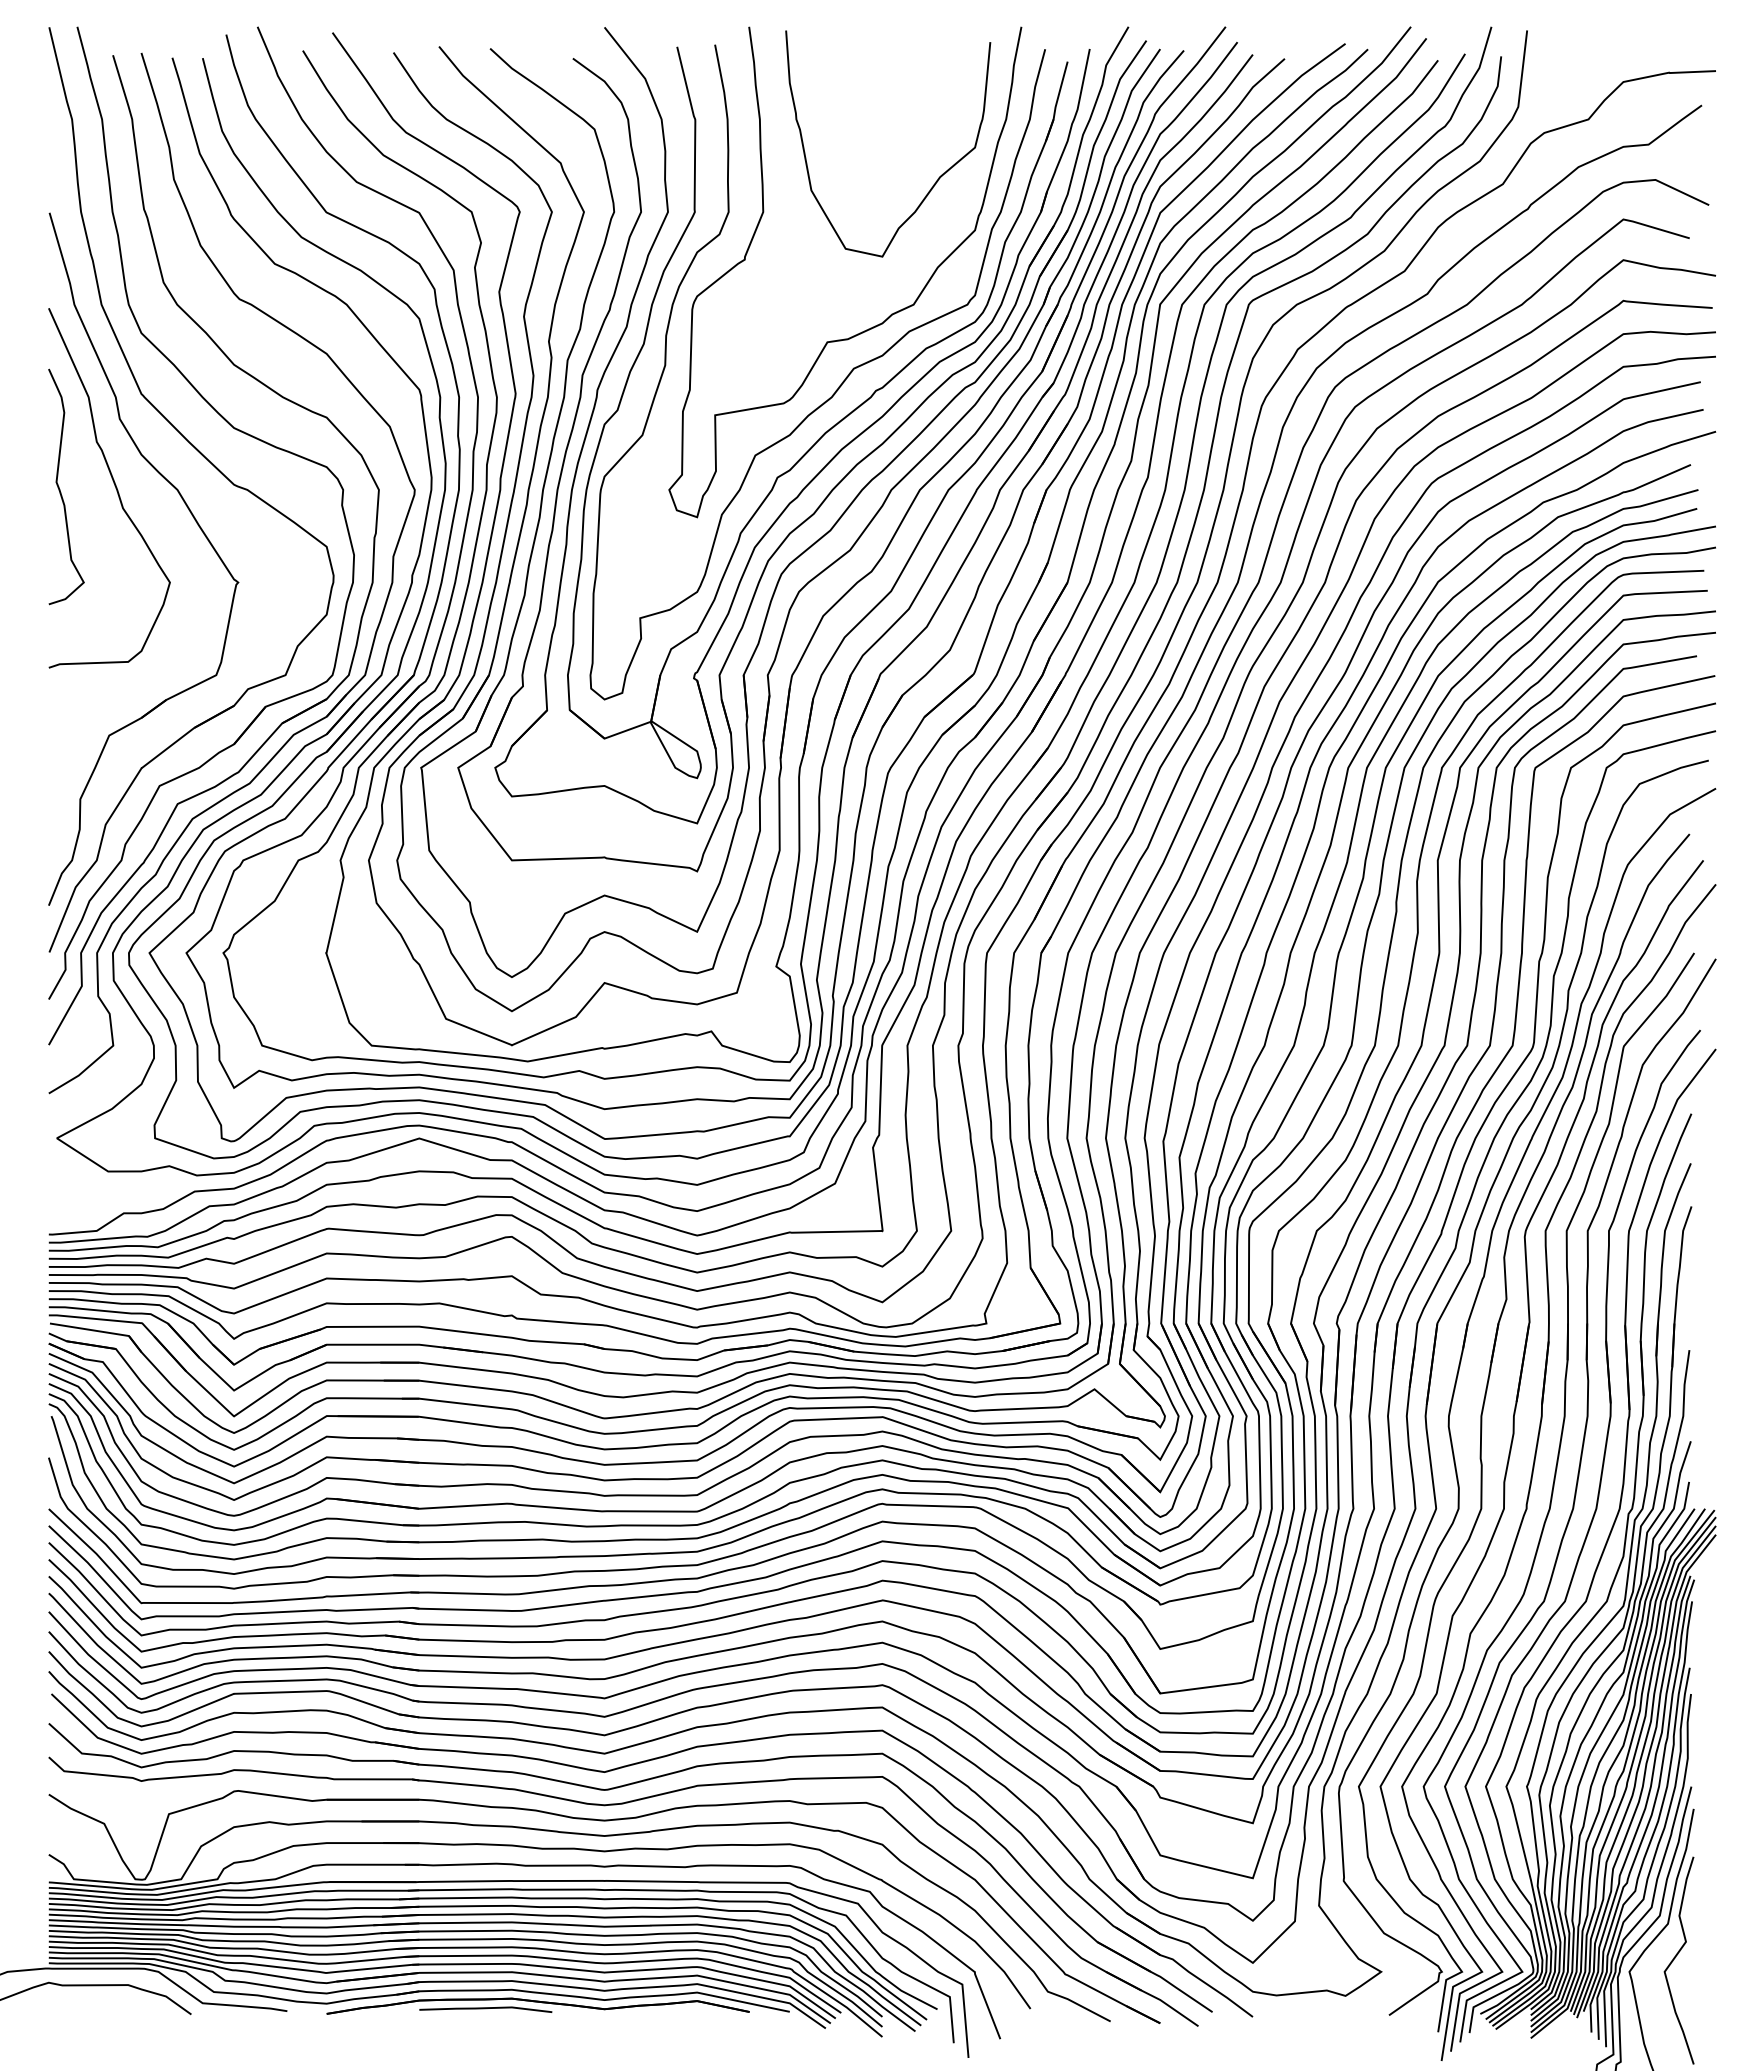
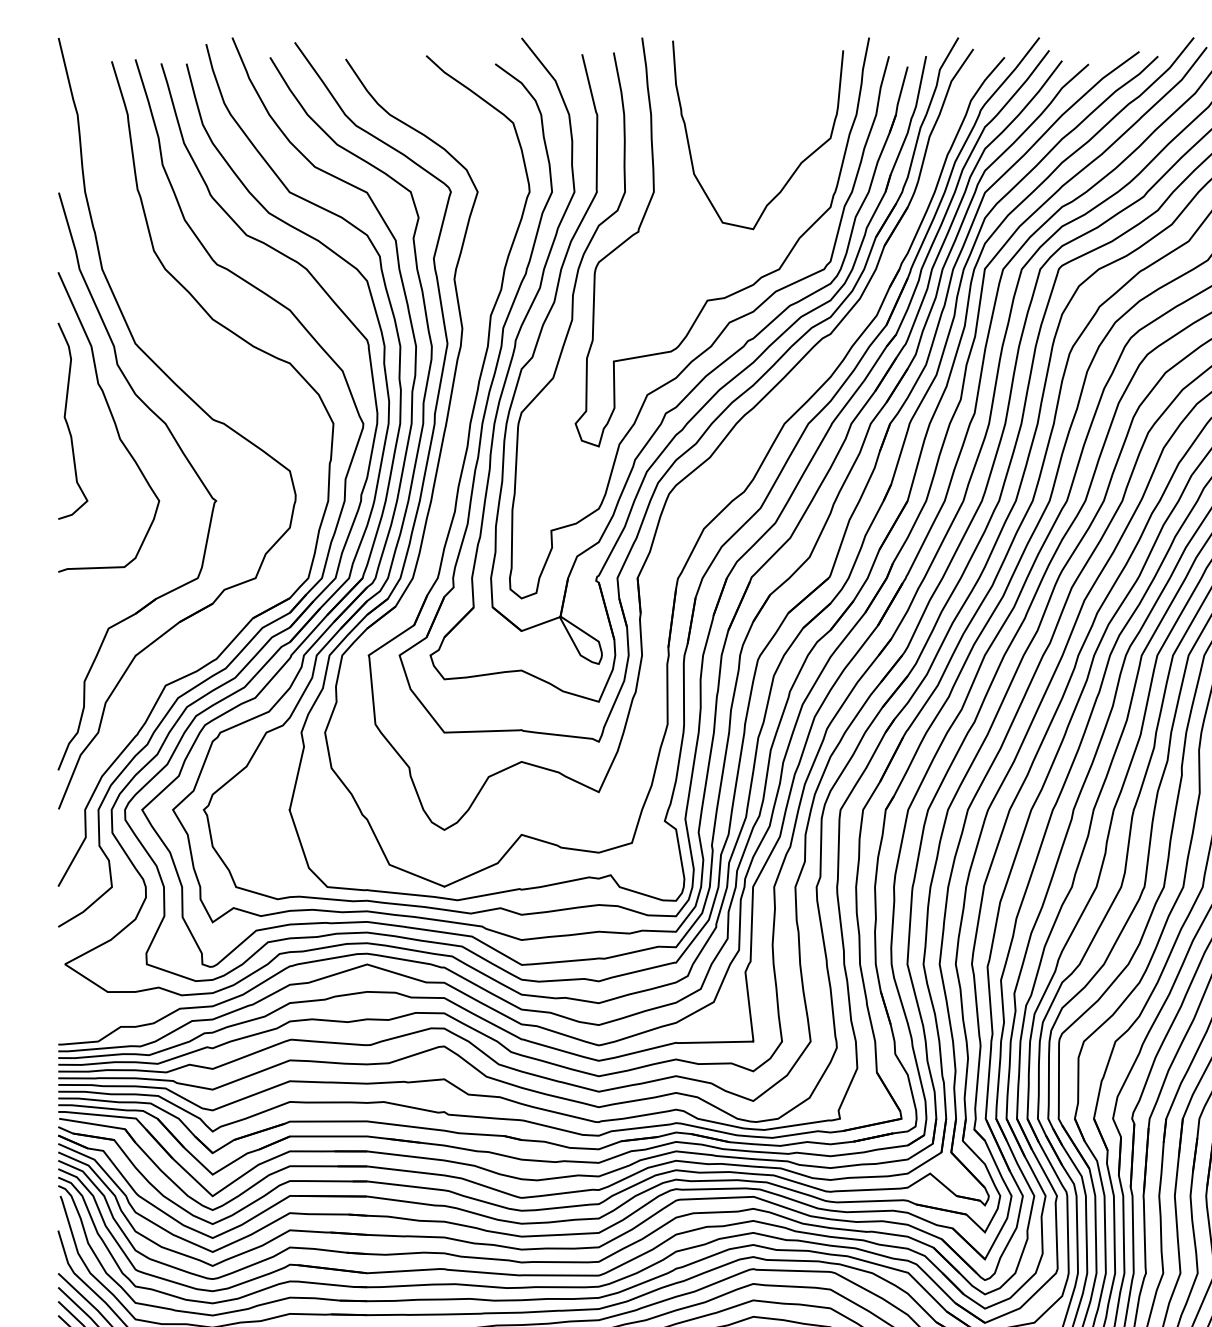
part: (238, 431) -> (216, 375), removed
part: (815, 575) -> (697, 495), removed

